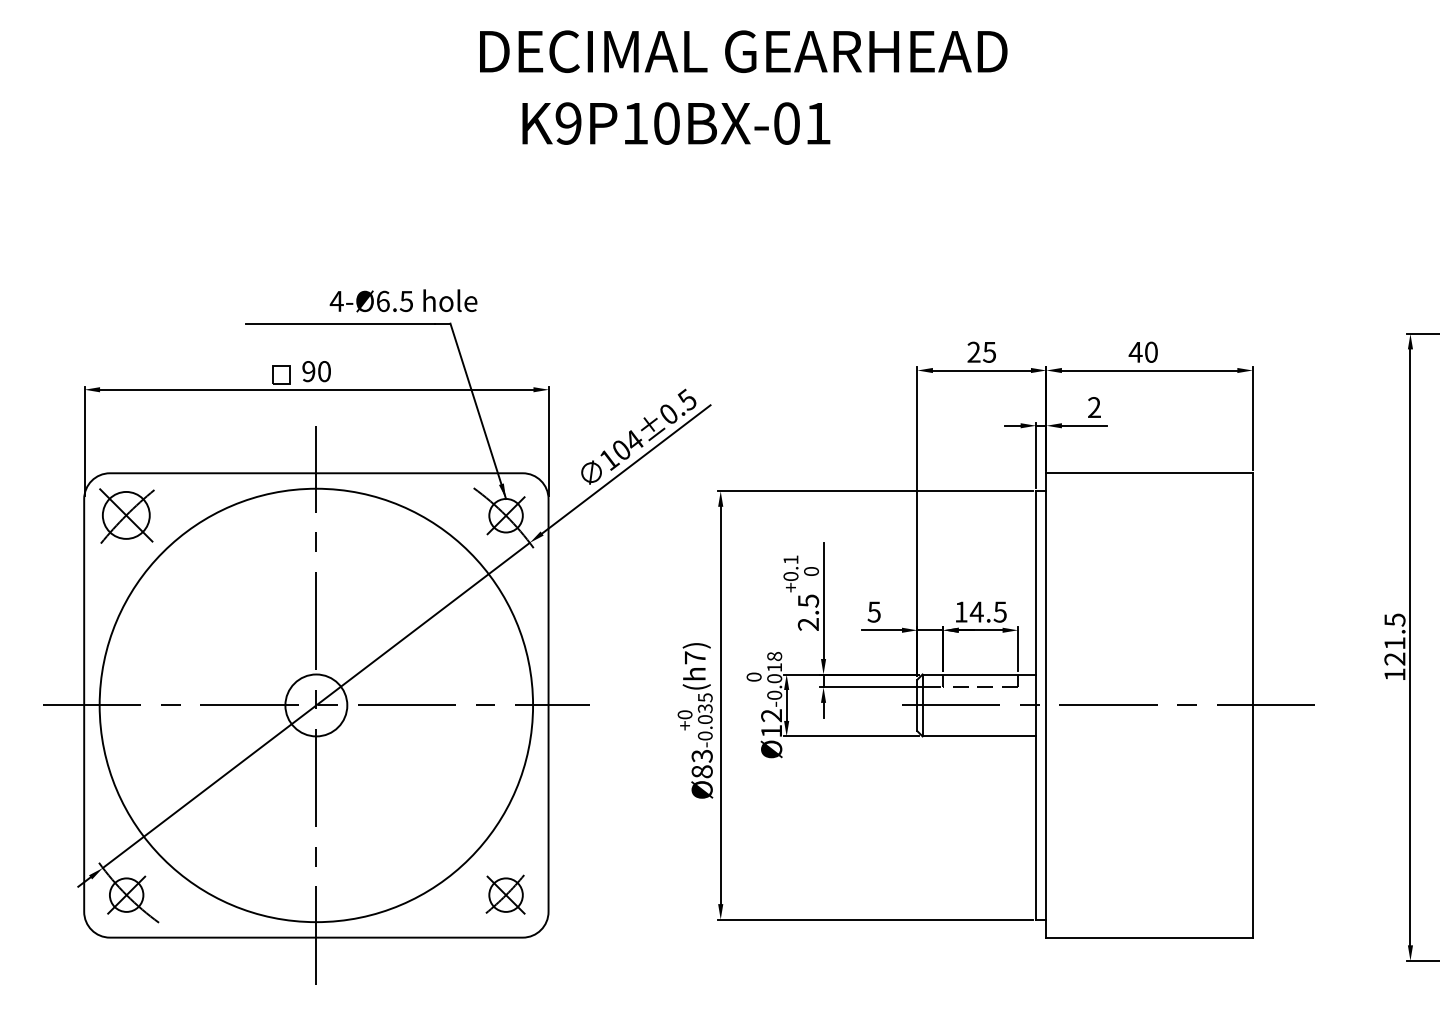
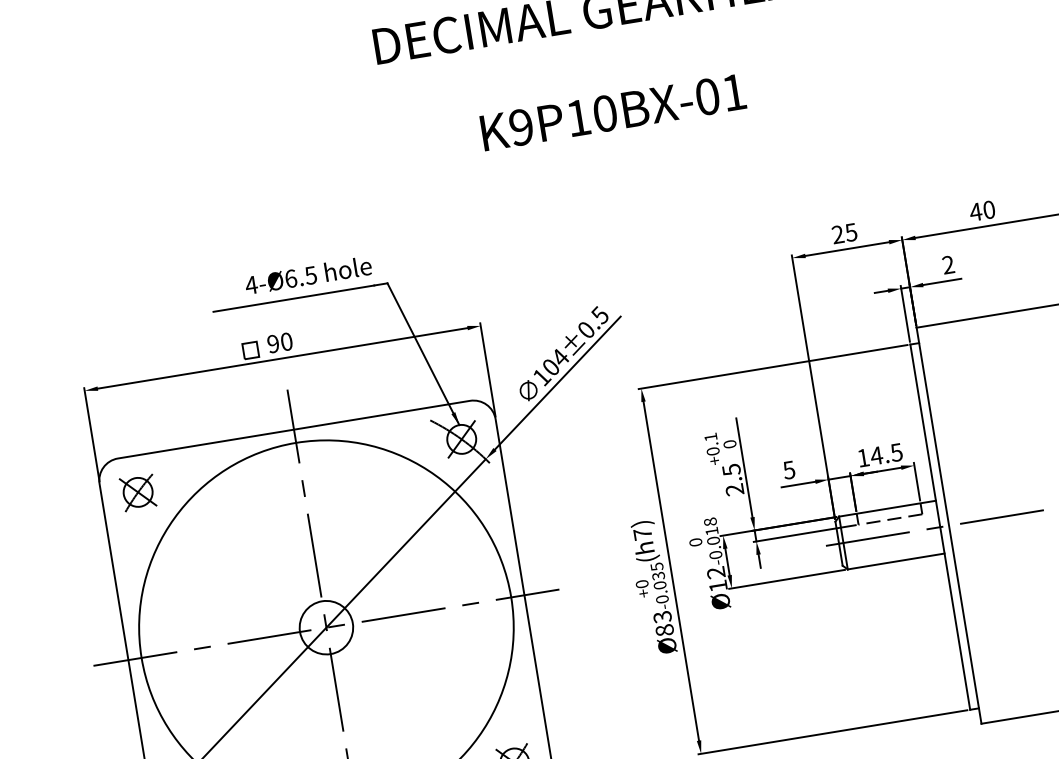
text: (676, 123) -> (613, 112), moved
text: (403, 300) -> (308, 275), moved
part: (127, 516) -> (138, 492), size x0.71

